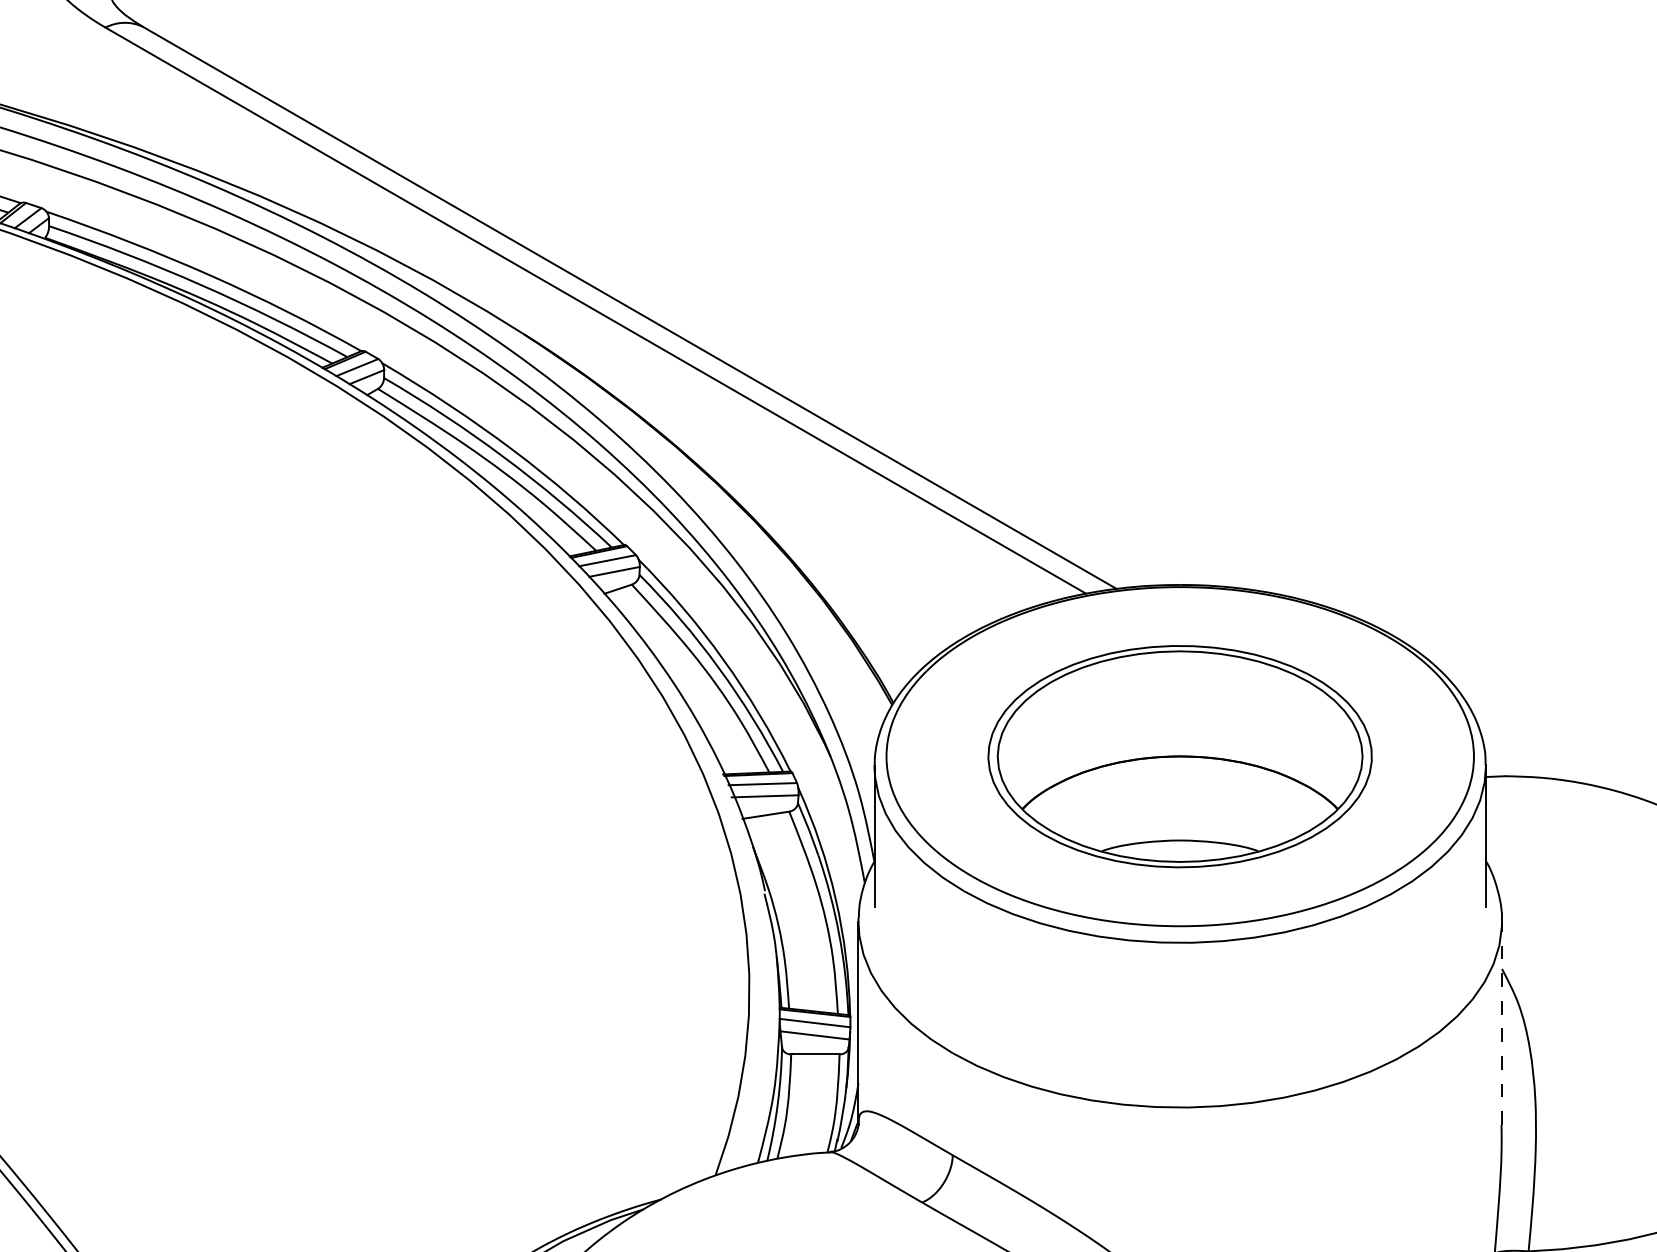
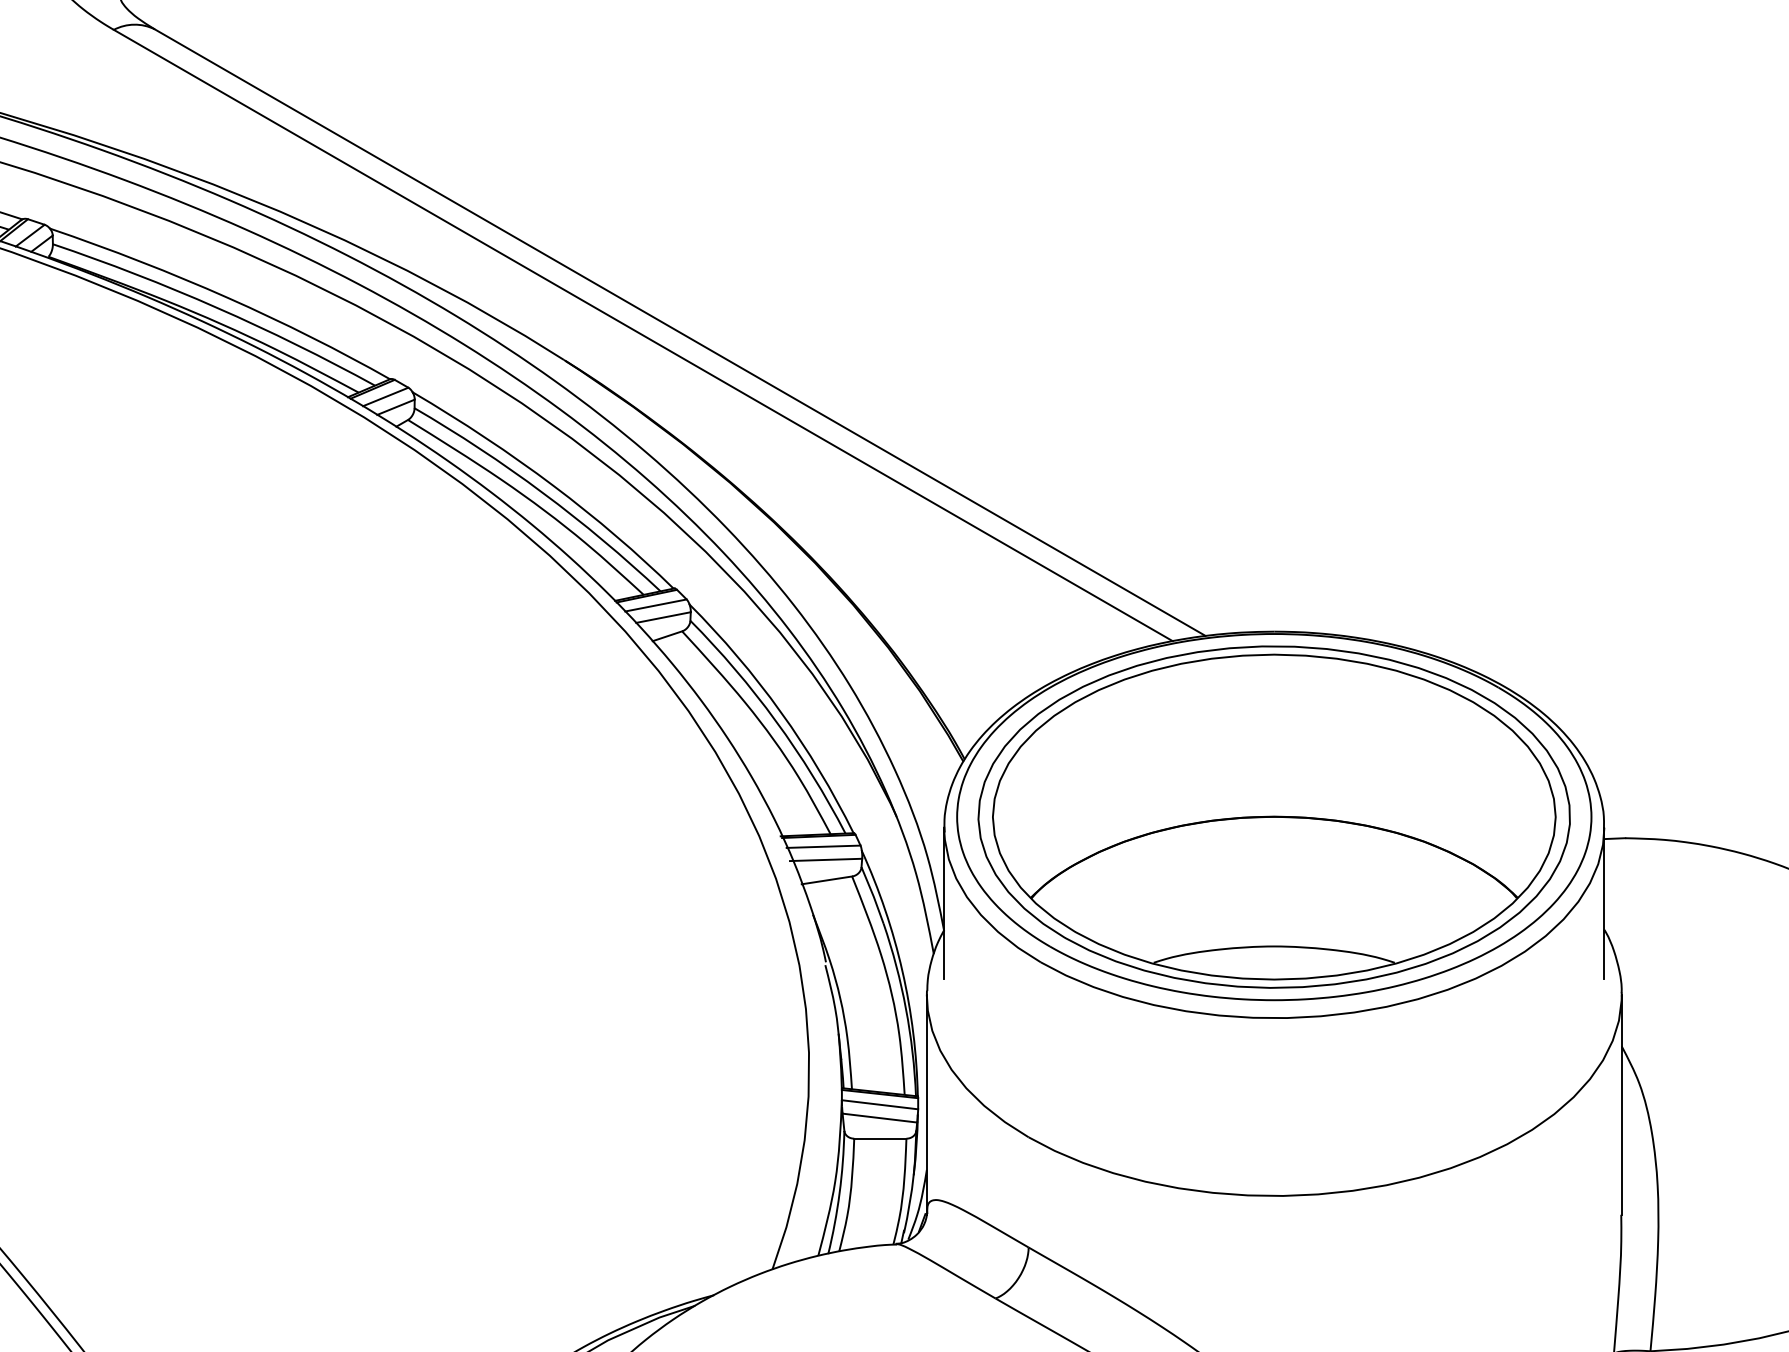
part: (1179, 756) -> (1273, 816), size x1.43
line: (1501, 1023) -> (1621, 1105), dashed -> solid

